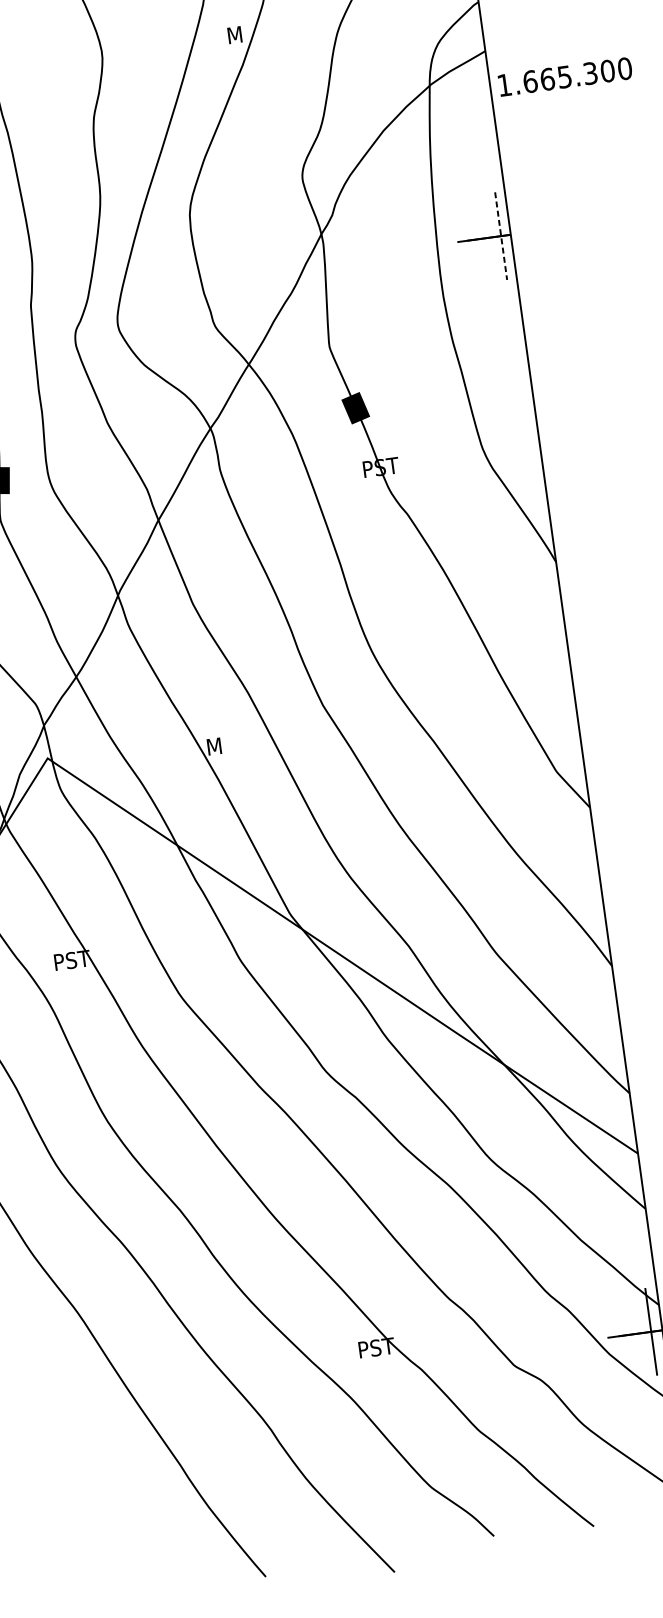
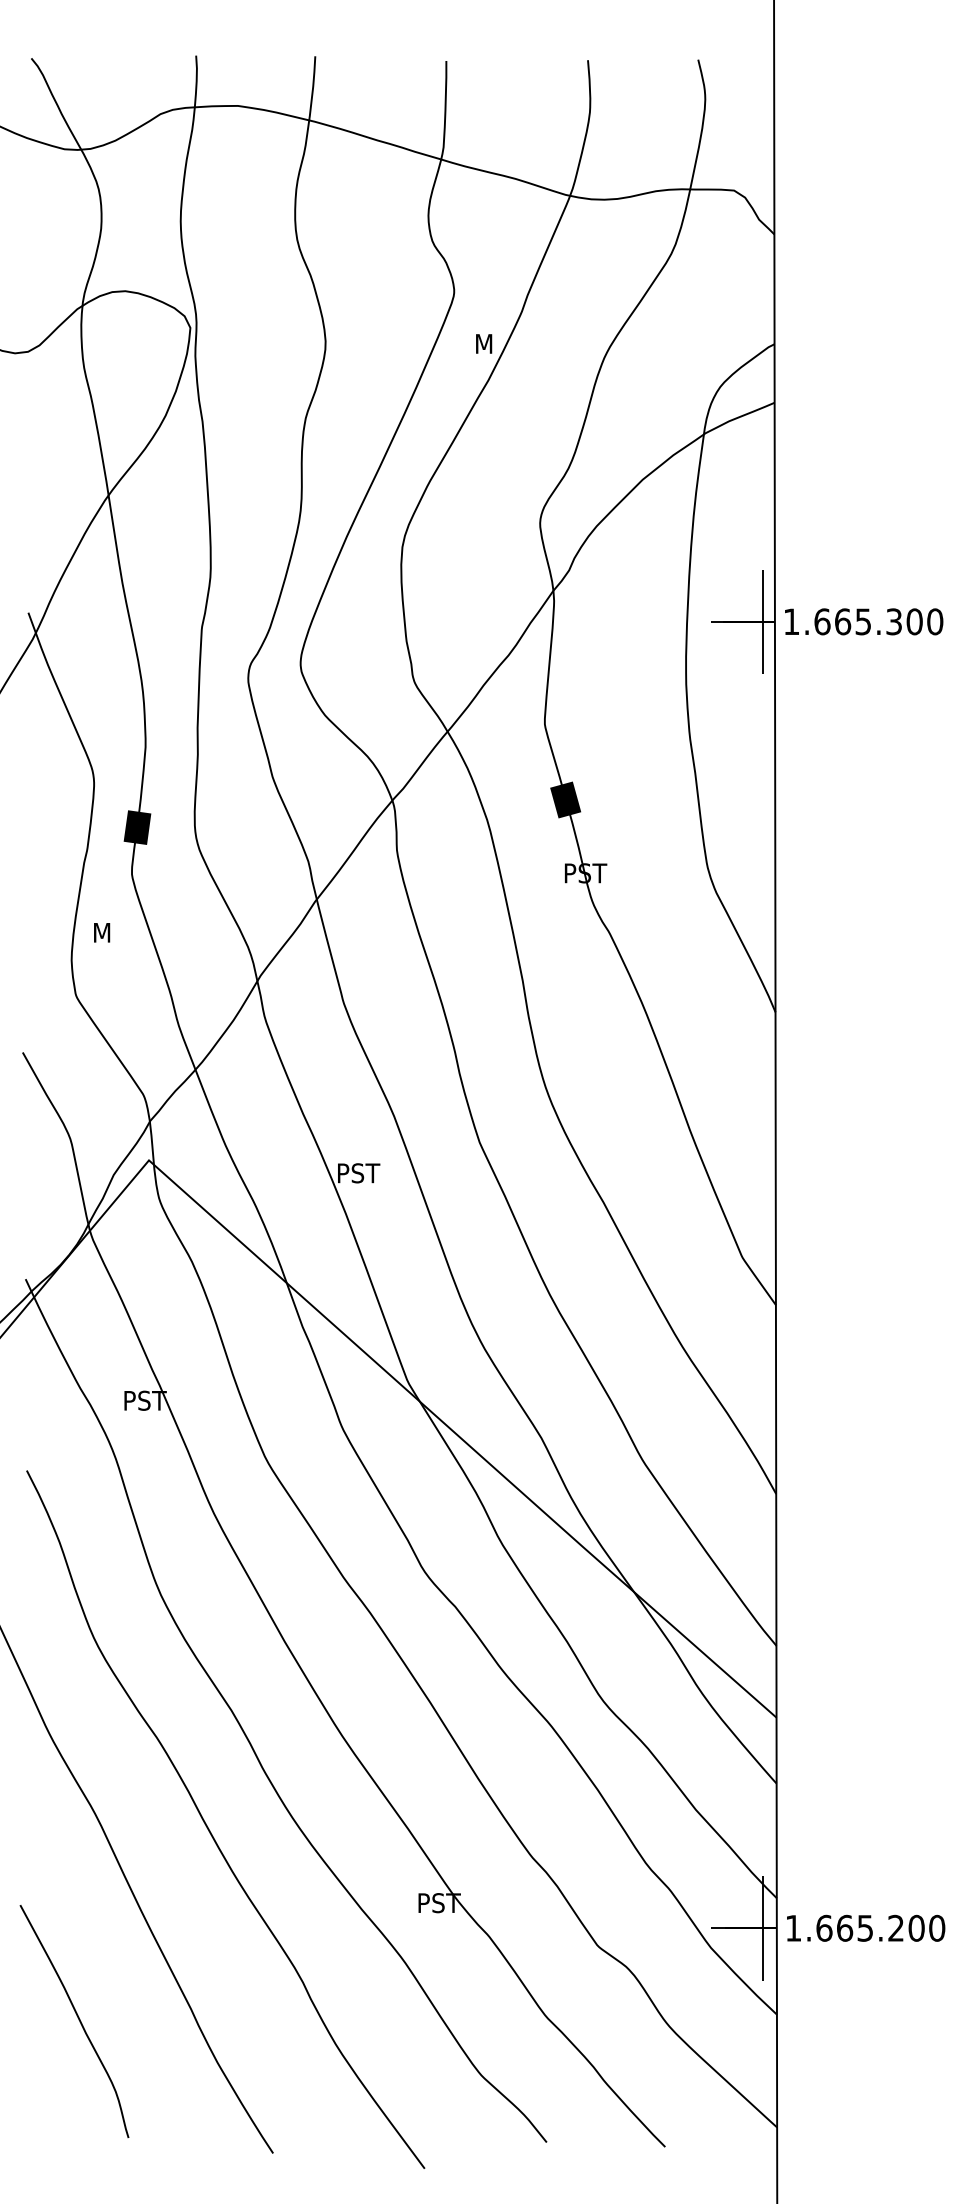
text: (565, 76) -> (864, 621), moved
line: (501, 236) -> (763, 622), dashed -> solid
text: (226, 745) -> (360, 1173), M -> PST
curve: (87, 1487) -> (78, 2020), added

